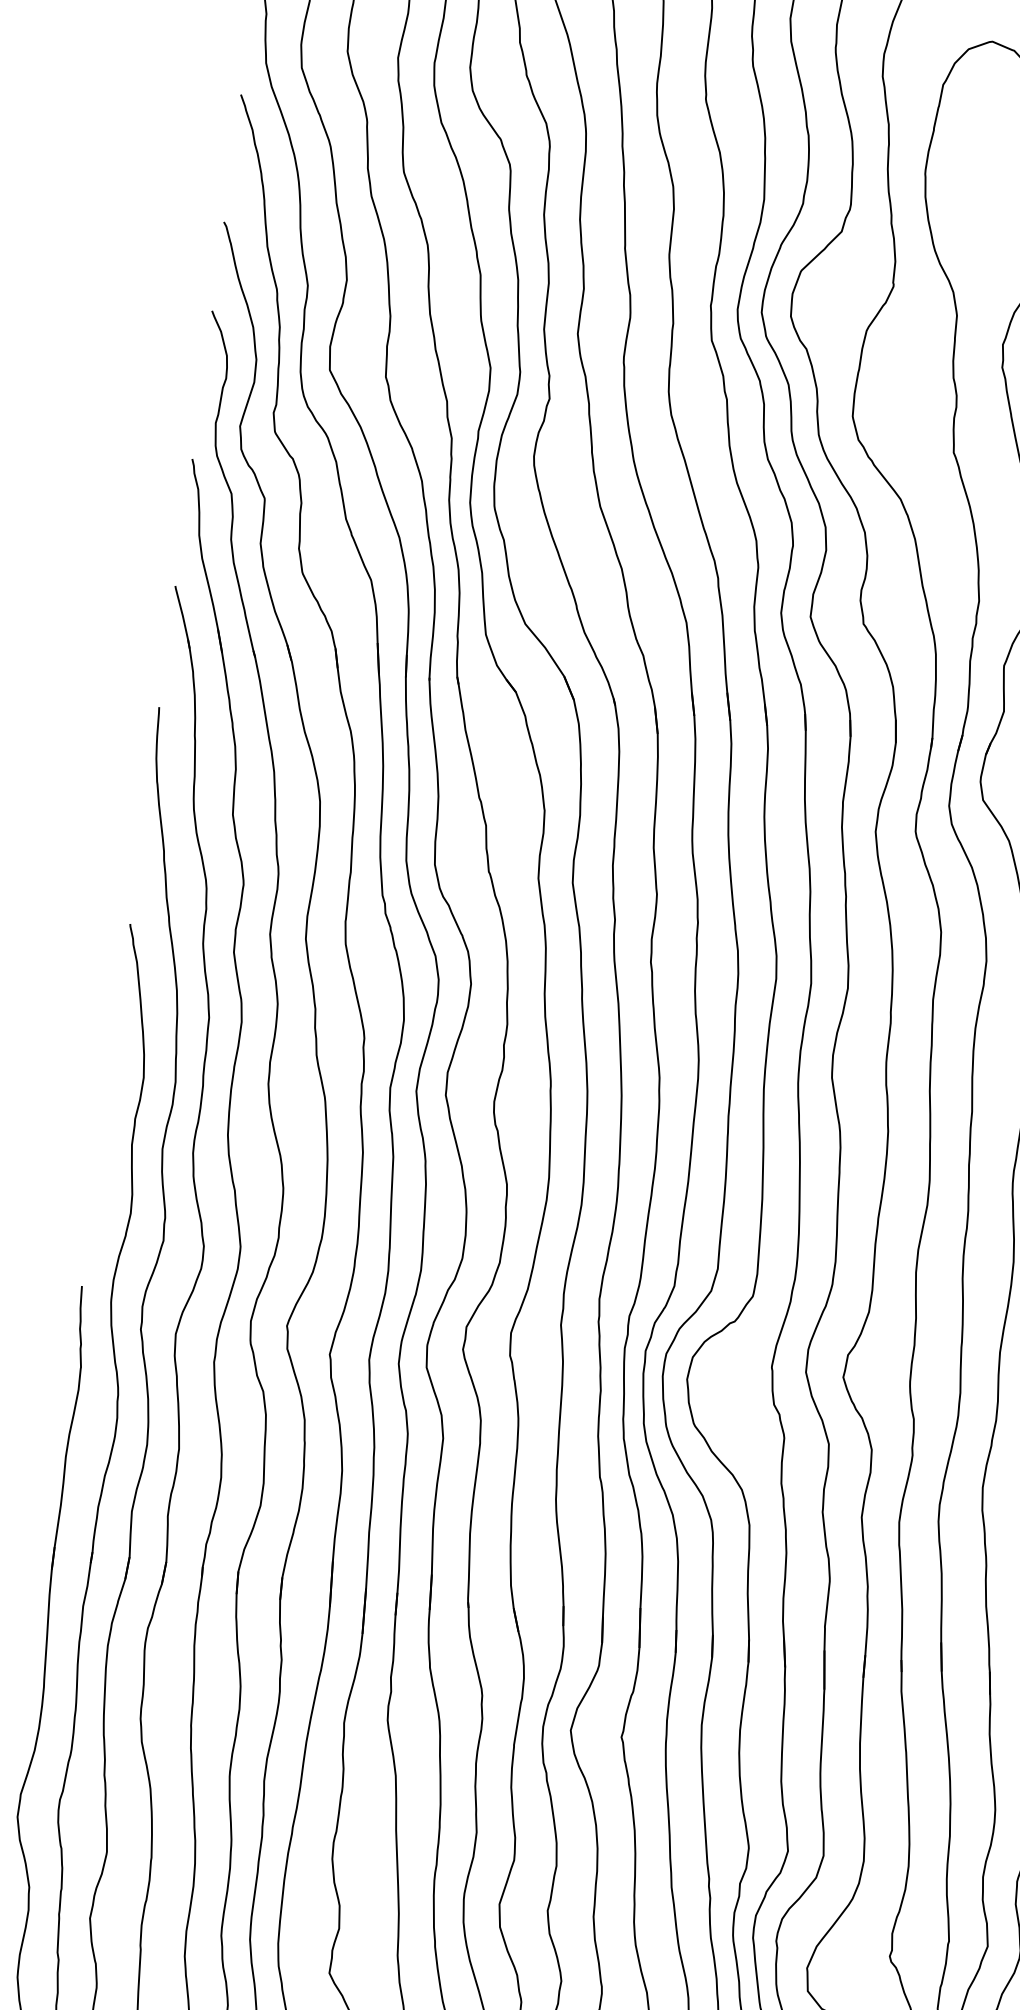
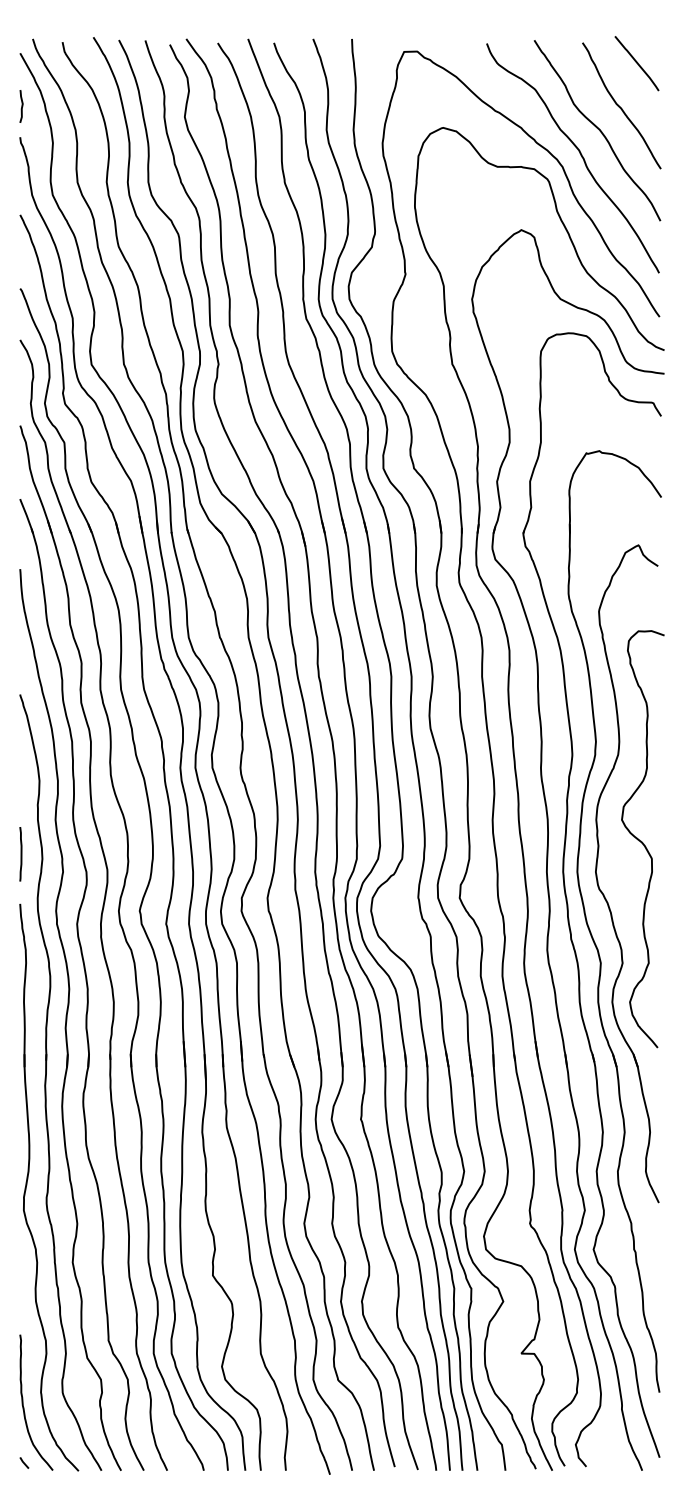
line: (93, 1200) -> (20, 854), added

